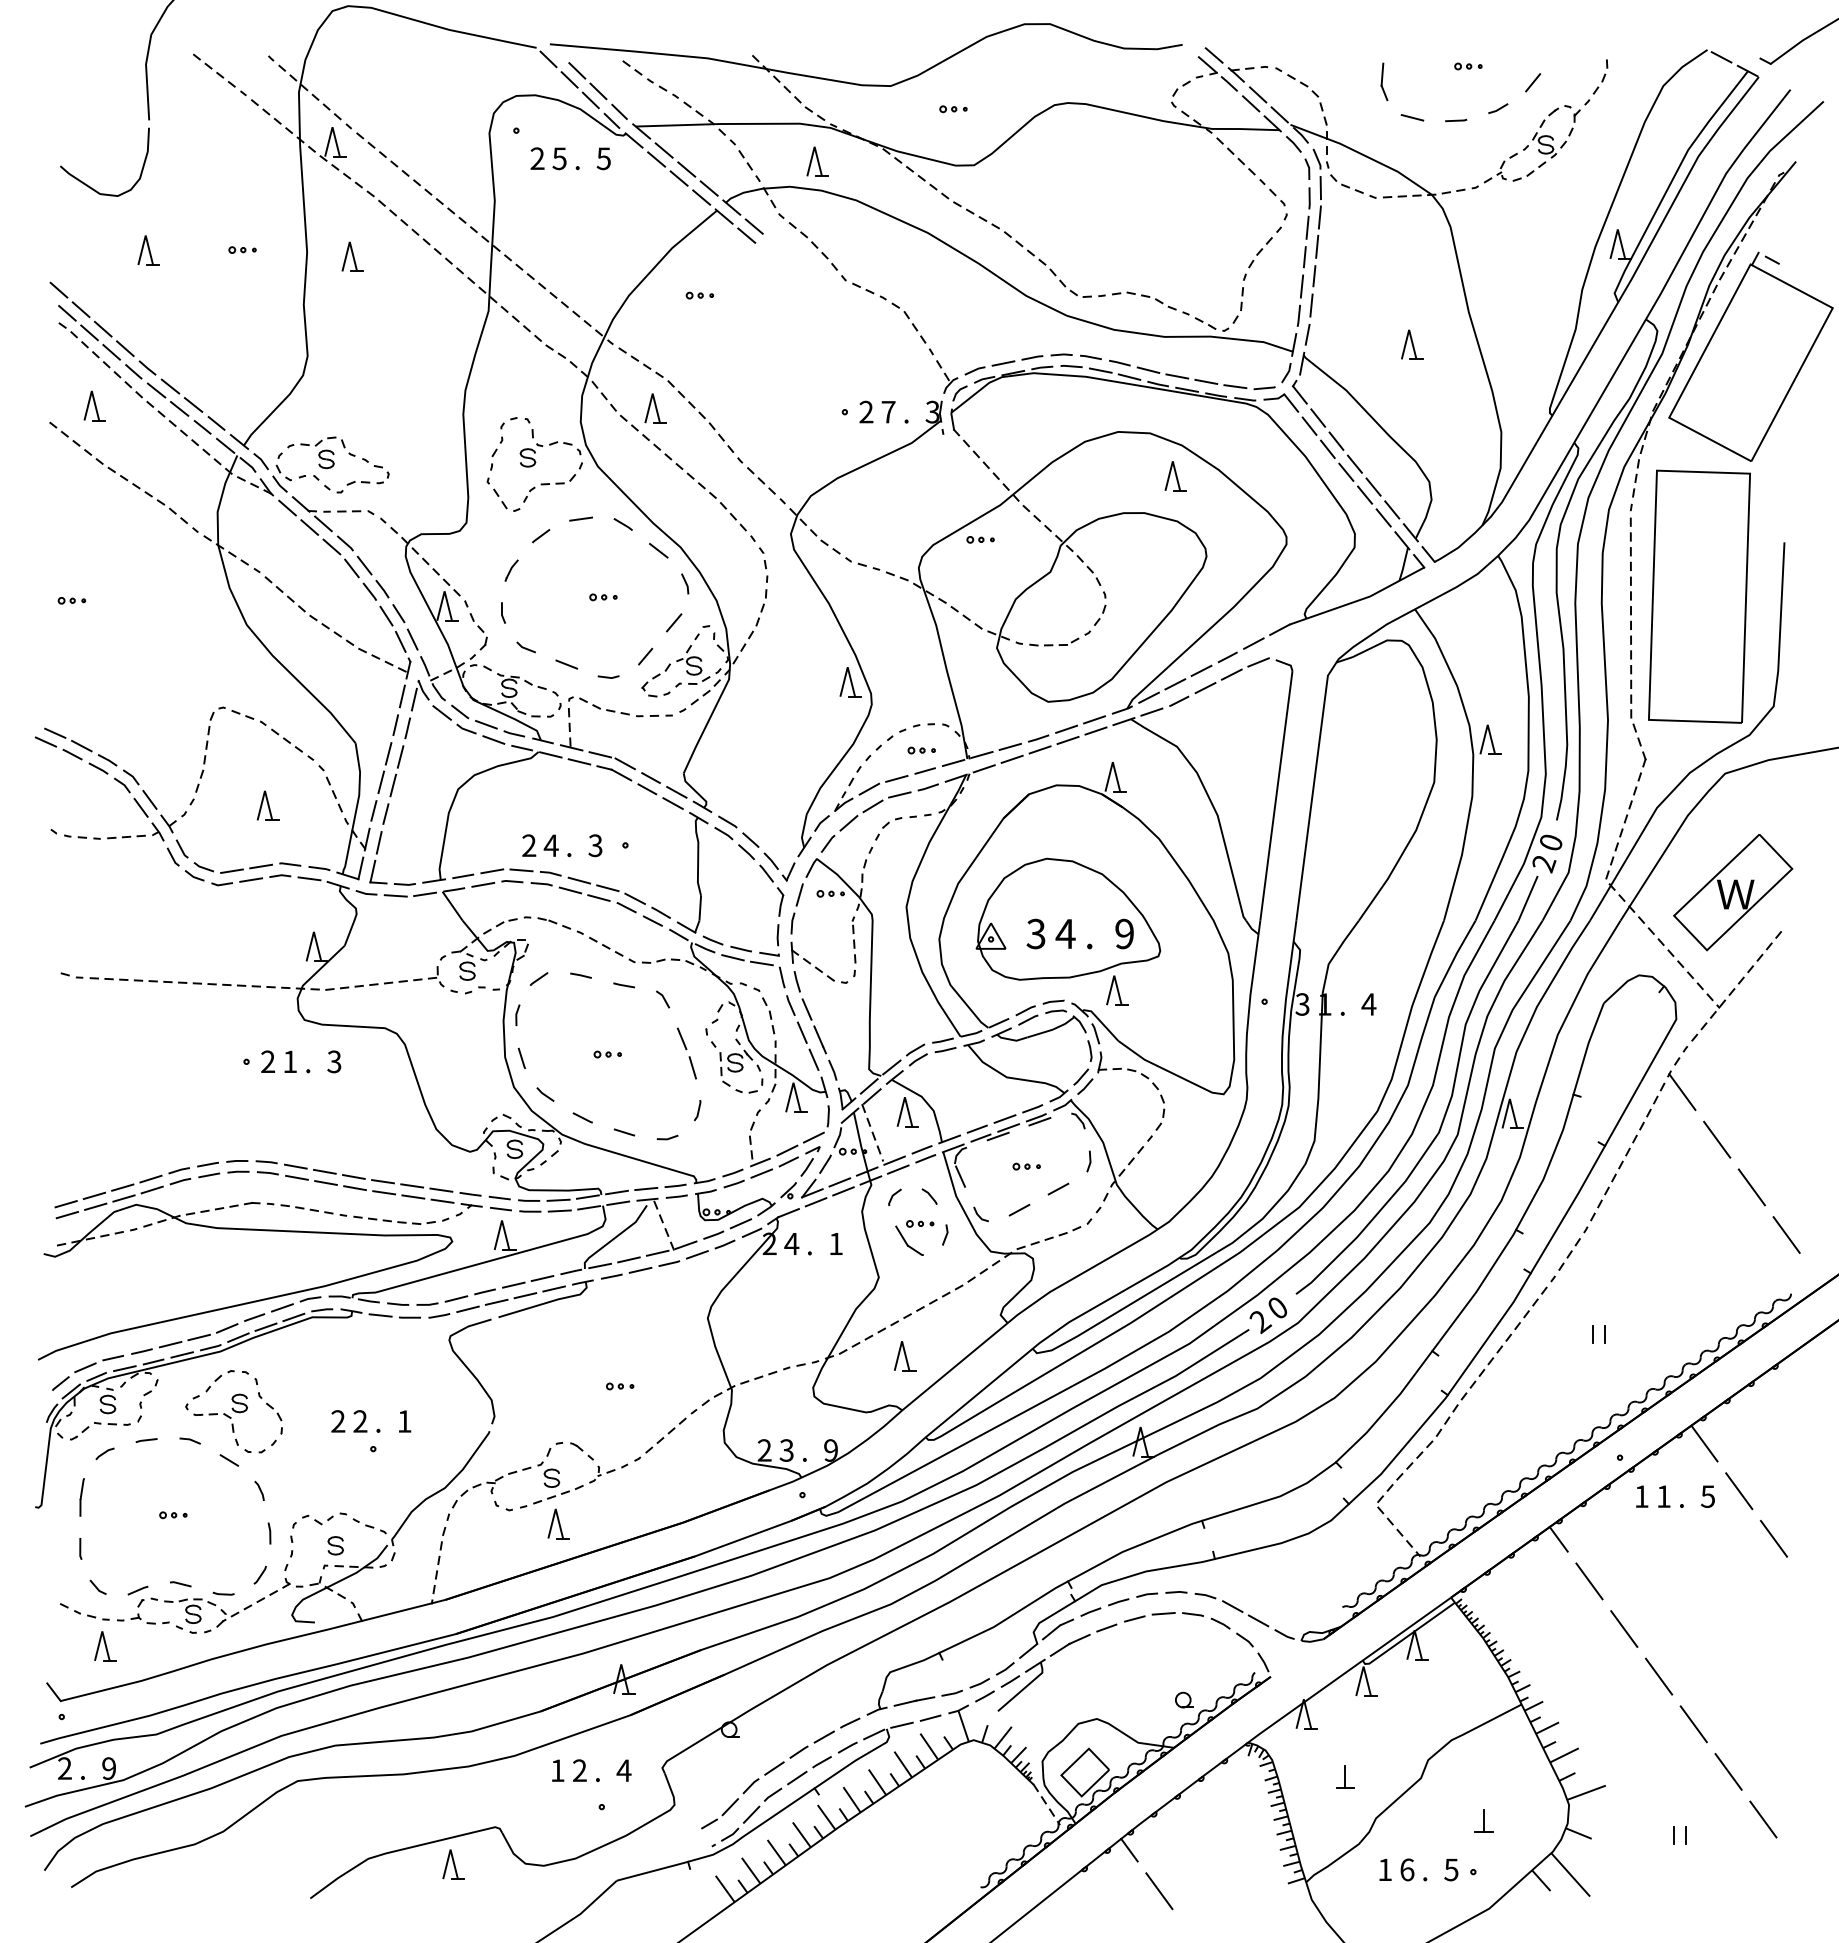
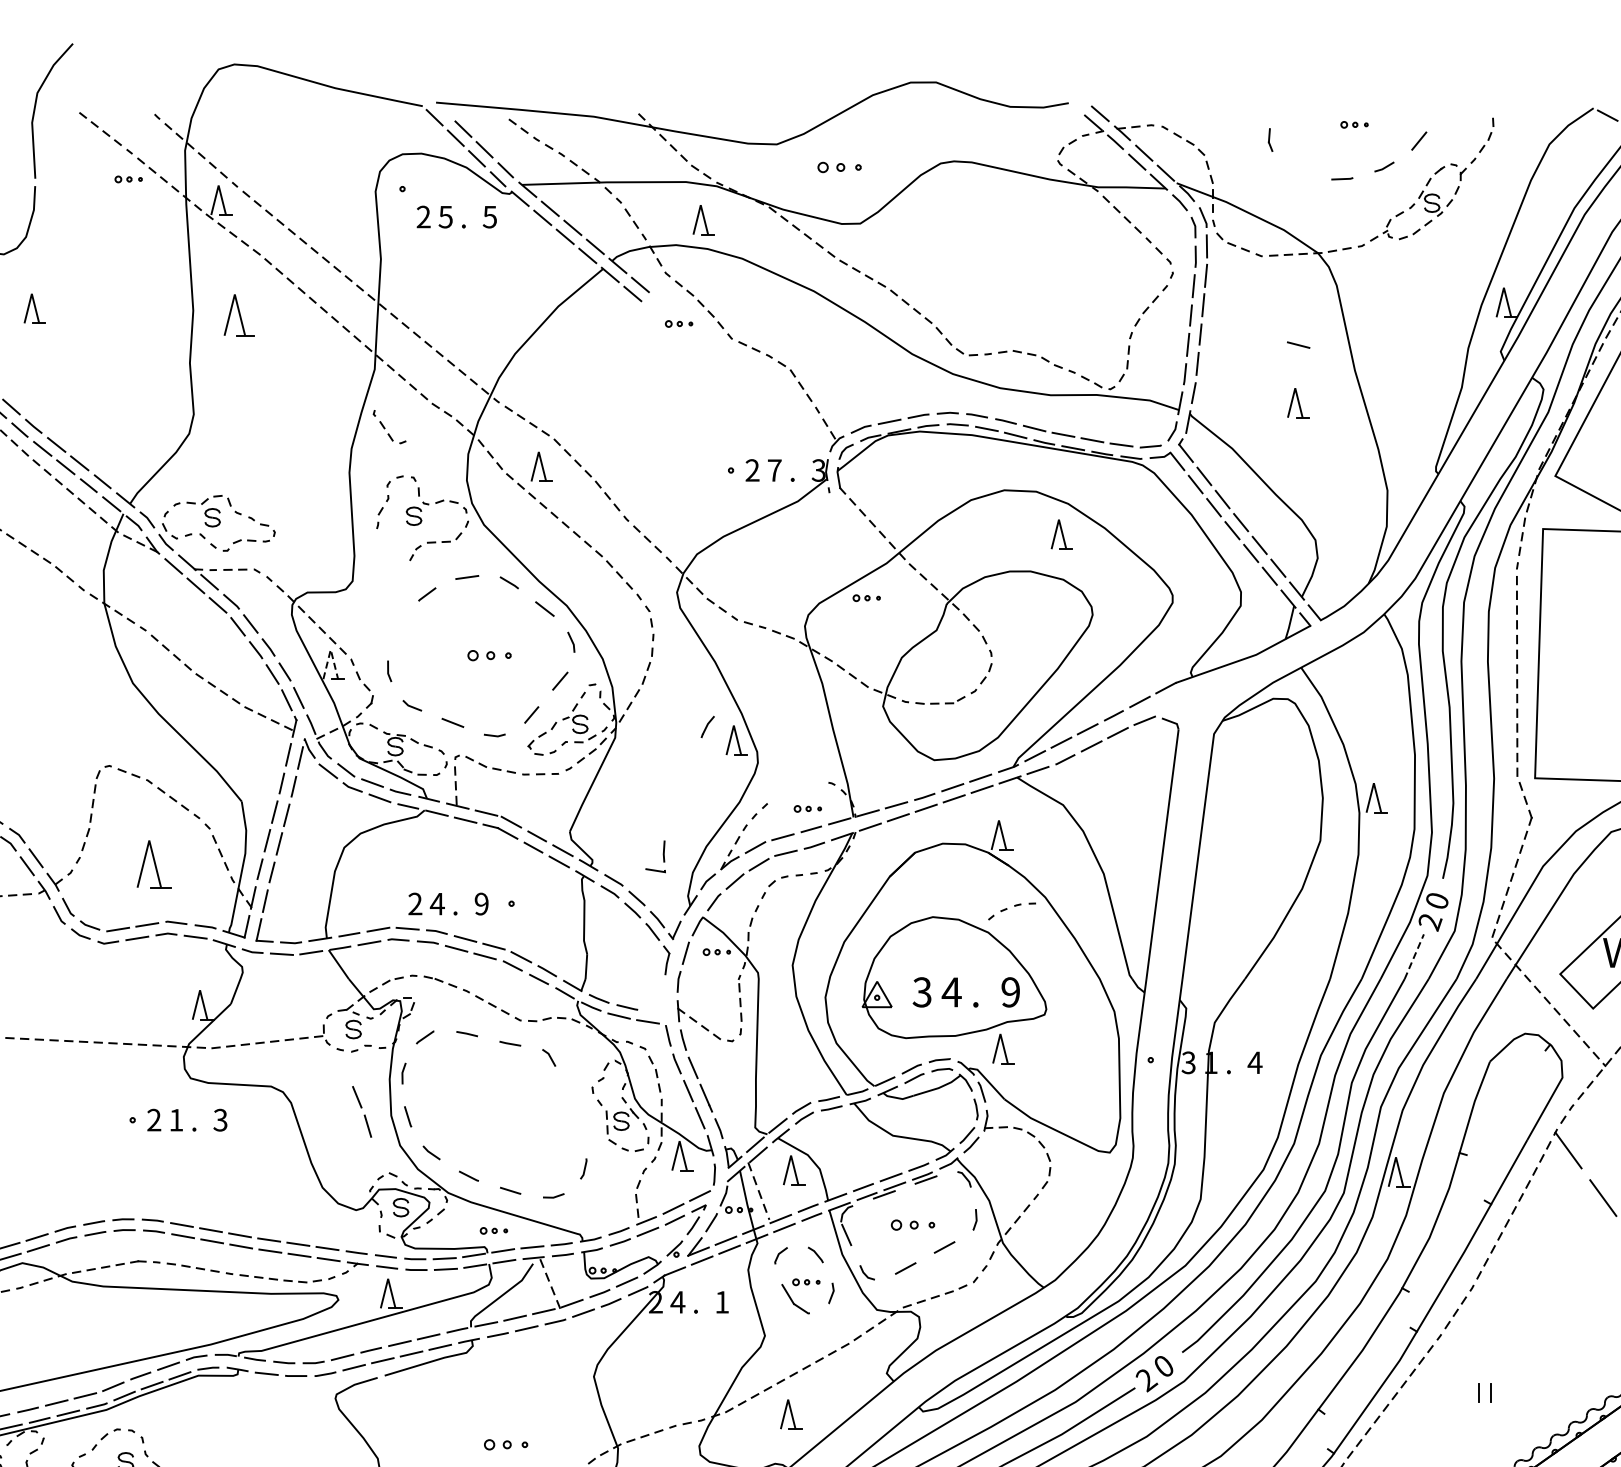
part: (1384, 81) -> (1270, 139), size x0.6
part: (953, 109) -> (839, 167), size x1.6
line: (1412, 117) -> (1298, 344), moved
part: (242, 249) -> (128, 178), moved
part: (352, 256) -> (238, 314), size x1.4
part: (699, 295) -> (678, 323), moved
part: (503, 494) -> (389, 426), moved
part: (511, 570) -> (707, 726), moved
line: (444, 591) -> (330, 649), solid -> dashed
part: (603, 597) -> (489, 655), size x1.6
part: (910, 731) -> (1011, 910), moved
part: (267, 805) -> (153, 863), size x1.6
text: (595, 845) -> (481, 903), 3 -> 9
line: (1528, 897) -> (1414, 955), solid -> dashed
part: (776, 940) -> (662, 856), moved
part: (686, 1053) -> (361, 1111), moved
part: (607, 1054) -> (493, 1230), moved
part: (1026, 1166) -> (912, 1224), size x1.6
part: (620, 1386) -> (506, 1444), size x1.6

